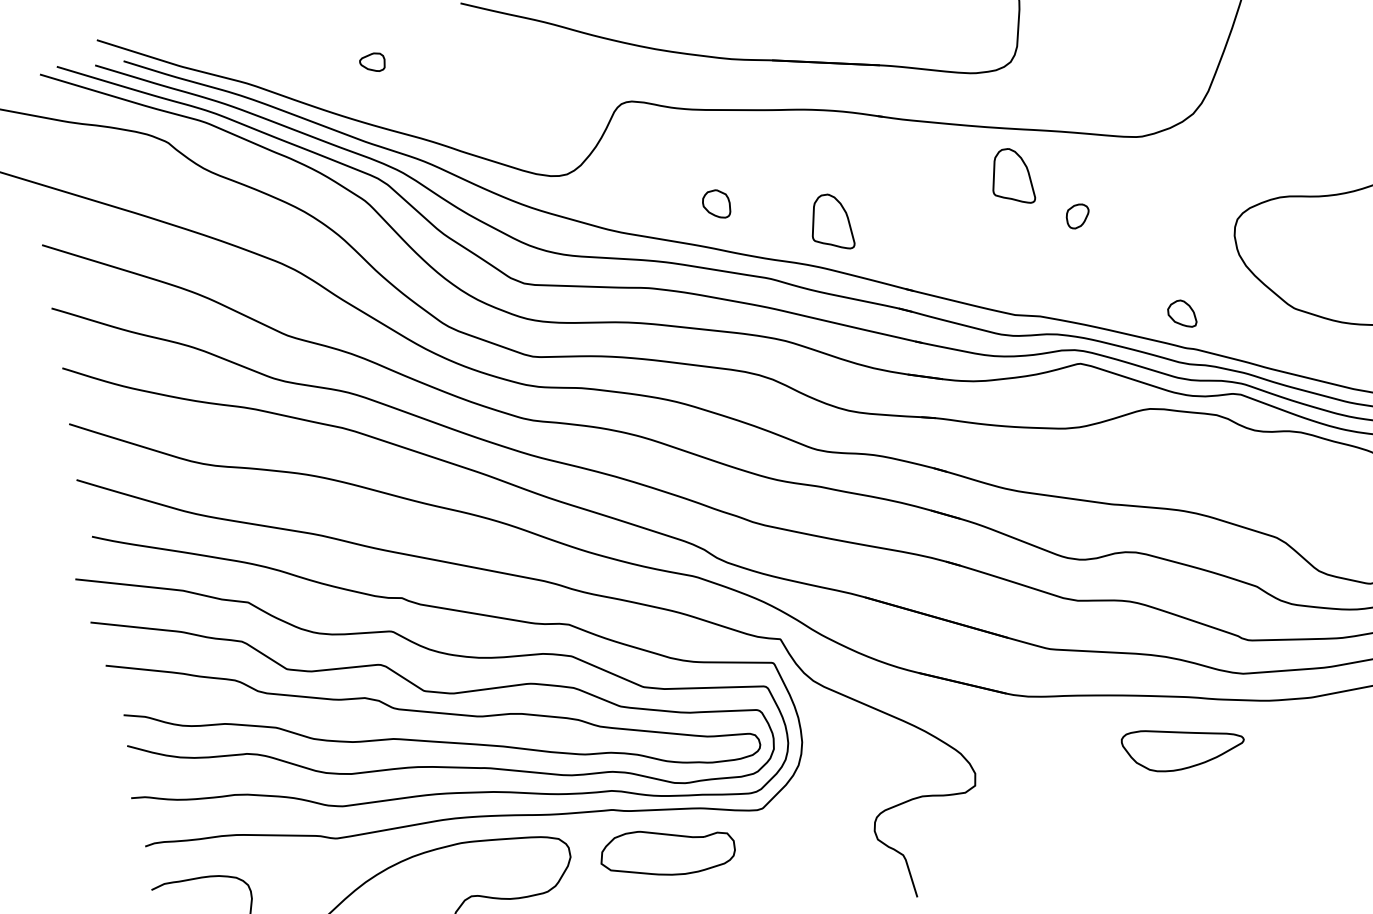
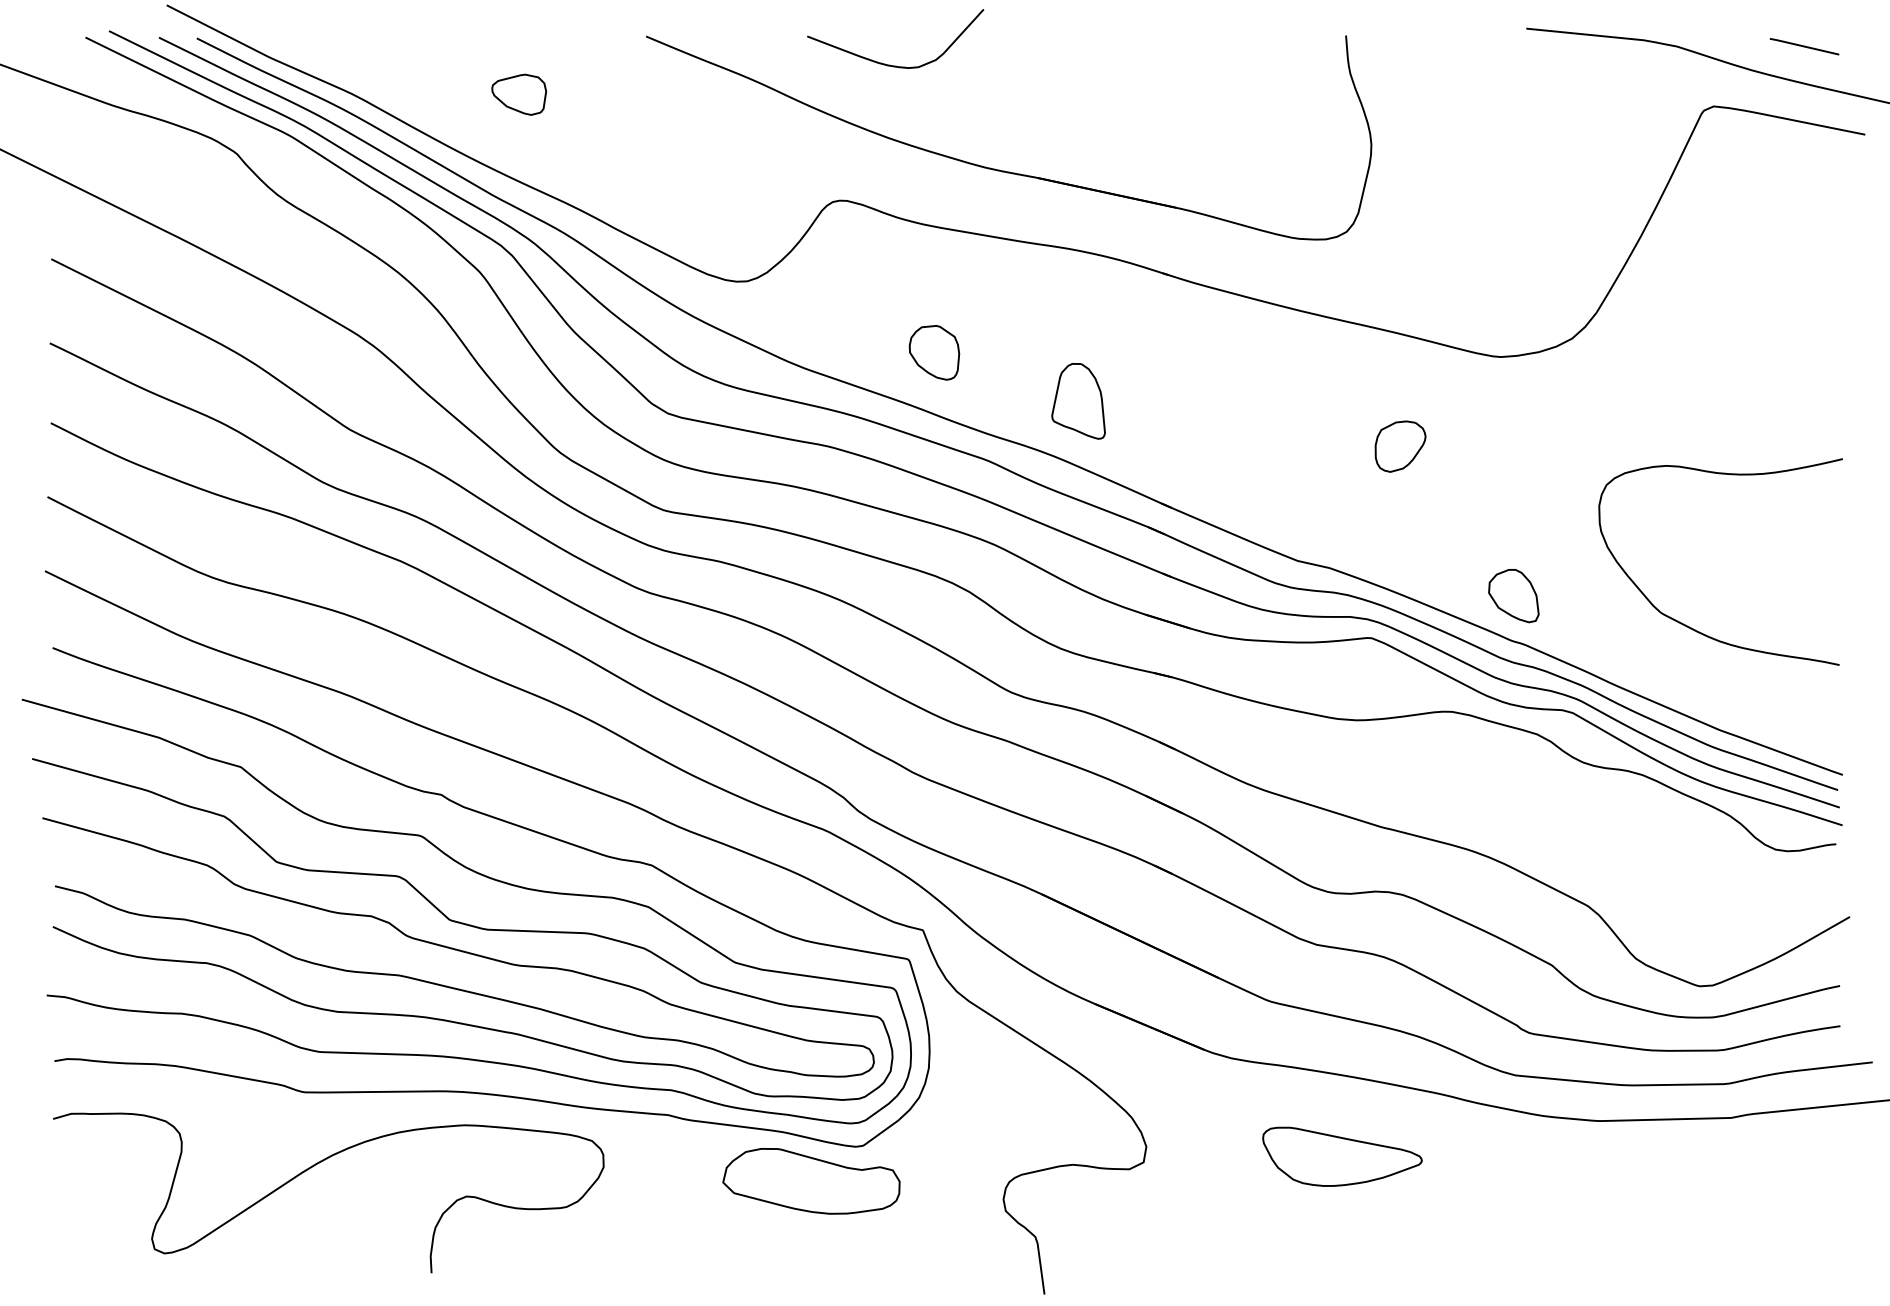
part: (372, 62) -> (519, 94), size x1.67
part: (1011, 177) -> (1322, 381), removed
part: (716, 204) -> (934, 352), size x1.43
part: (1078, 216) -> (1400, 446), size x1.67
part: (1181, 314) -> (1513, 596), size x1.43
part: (1183, 746) -> (1342, 1156), moved
part: (667, 851) -> (811, 1181), moved

